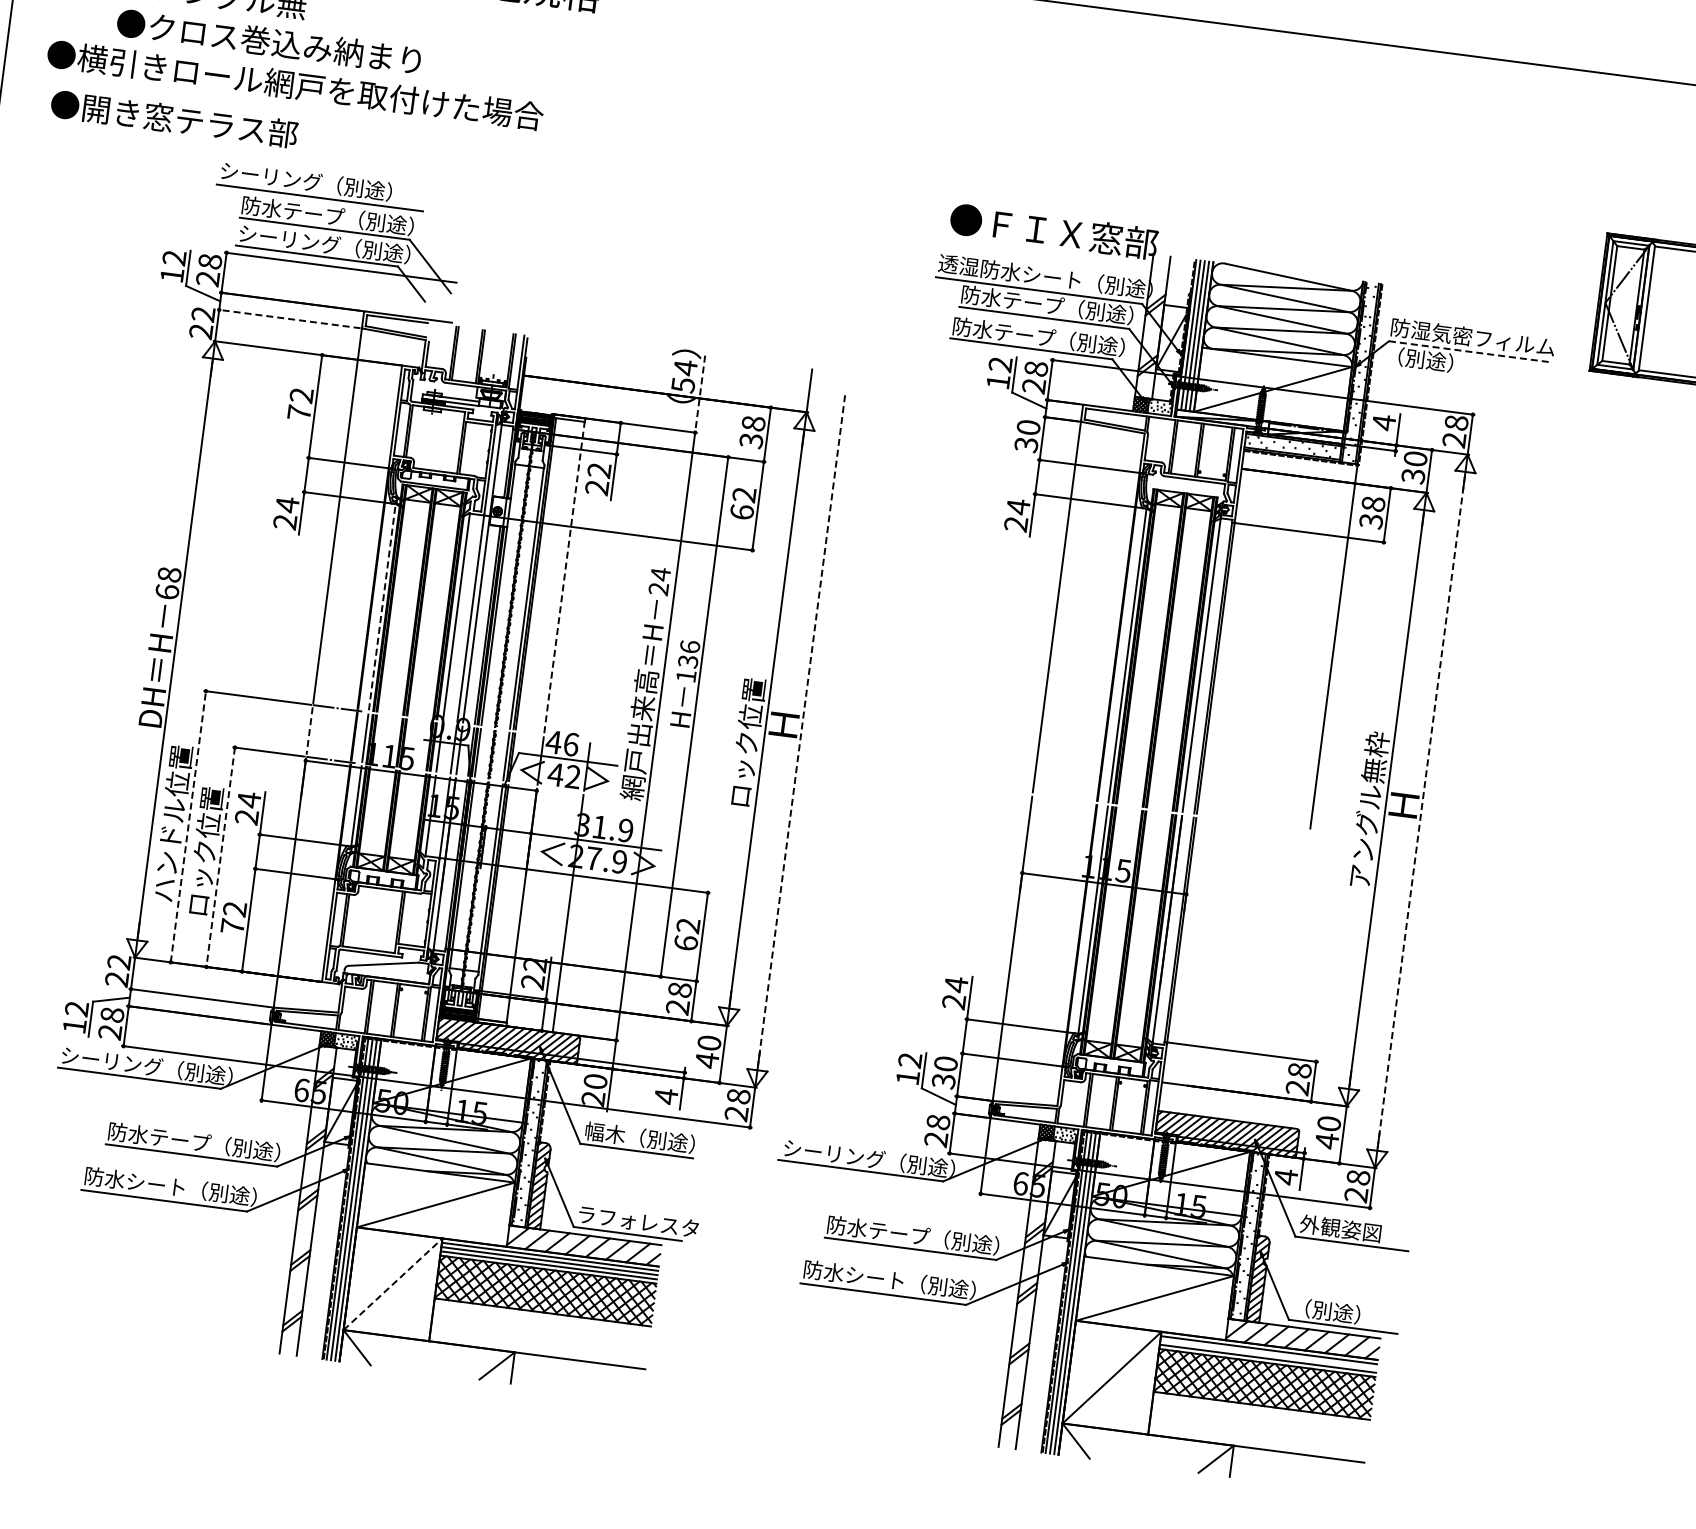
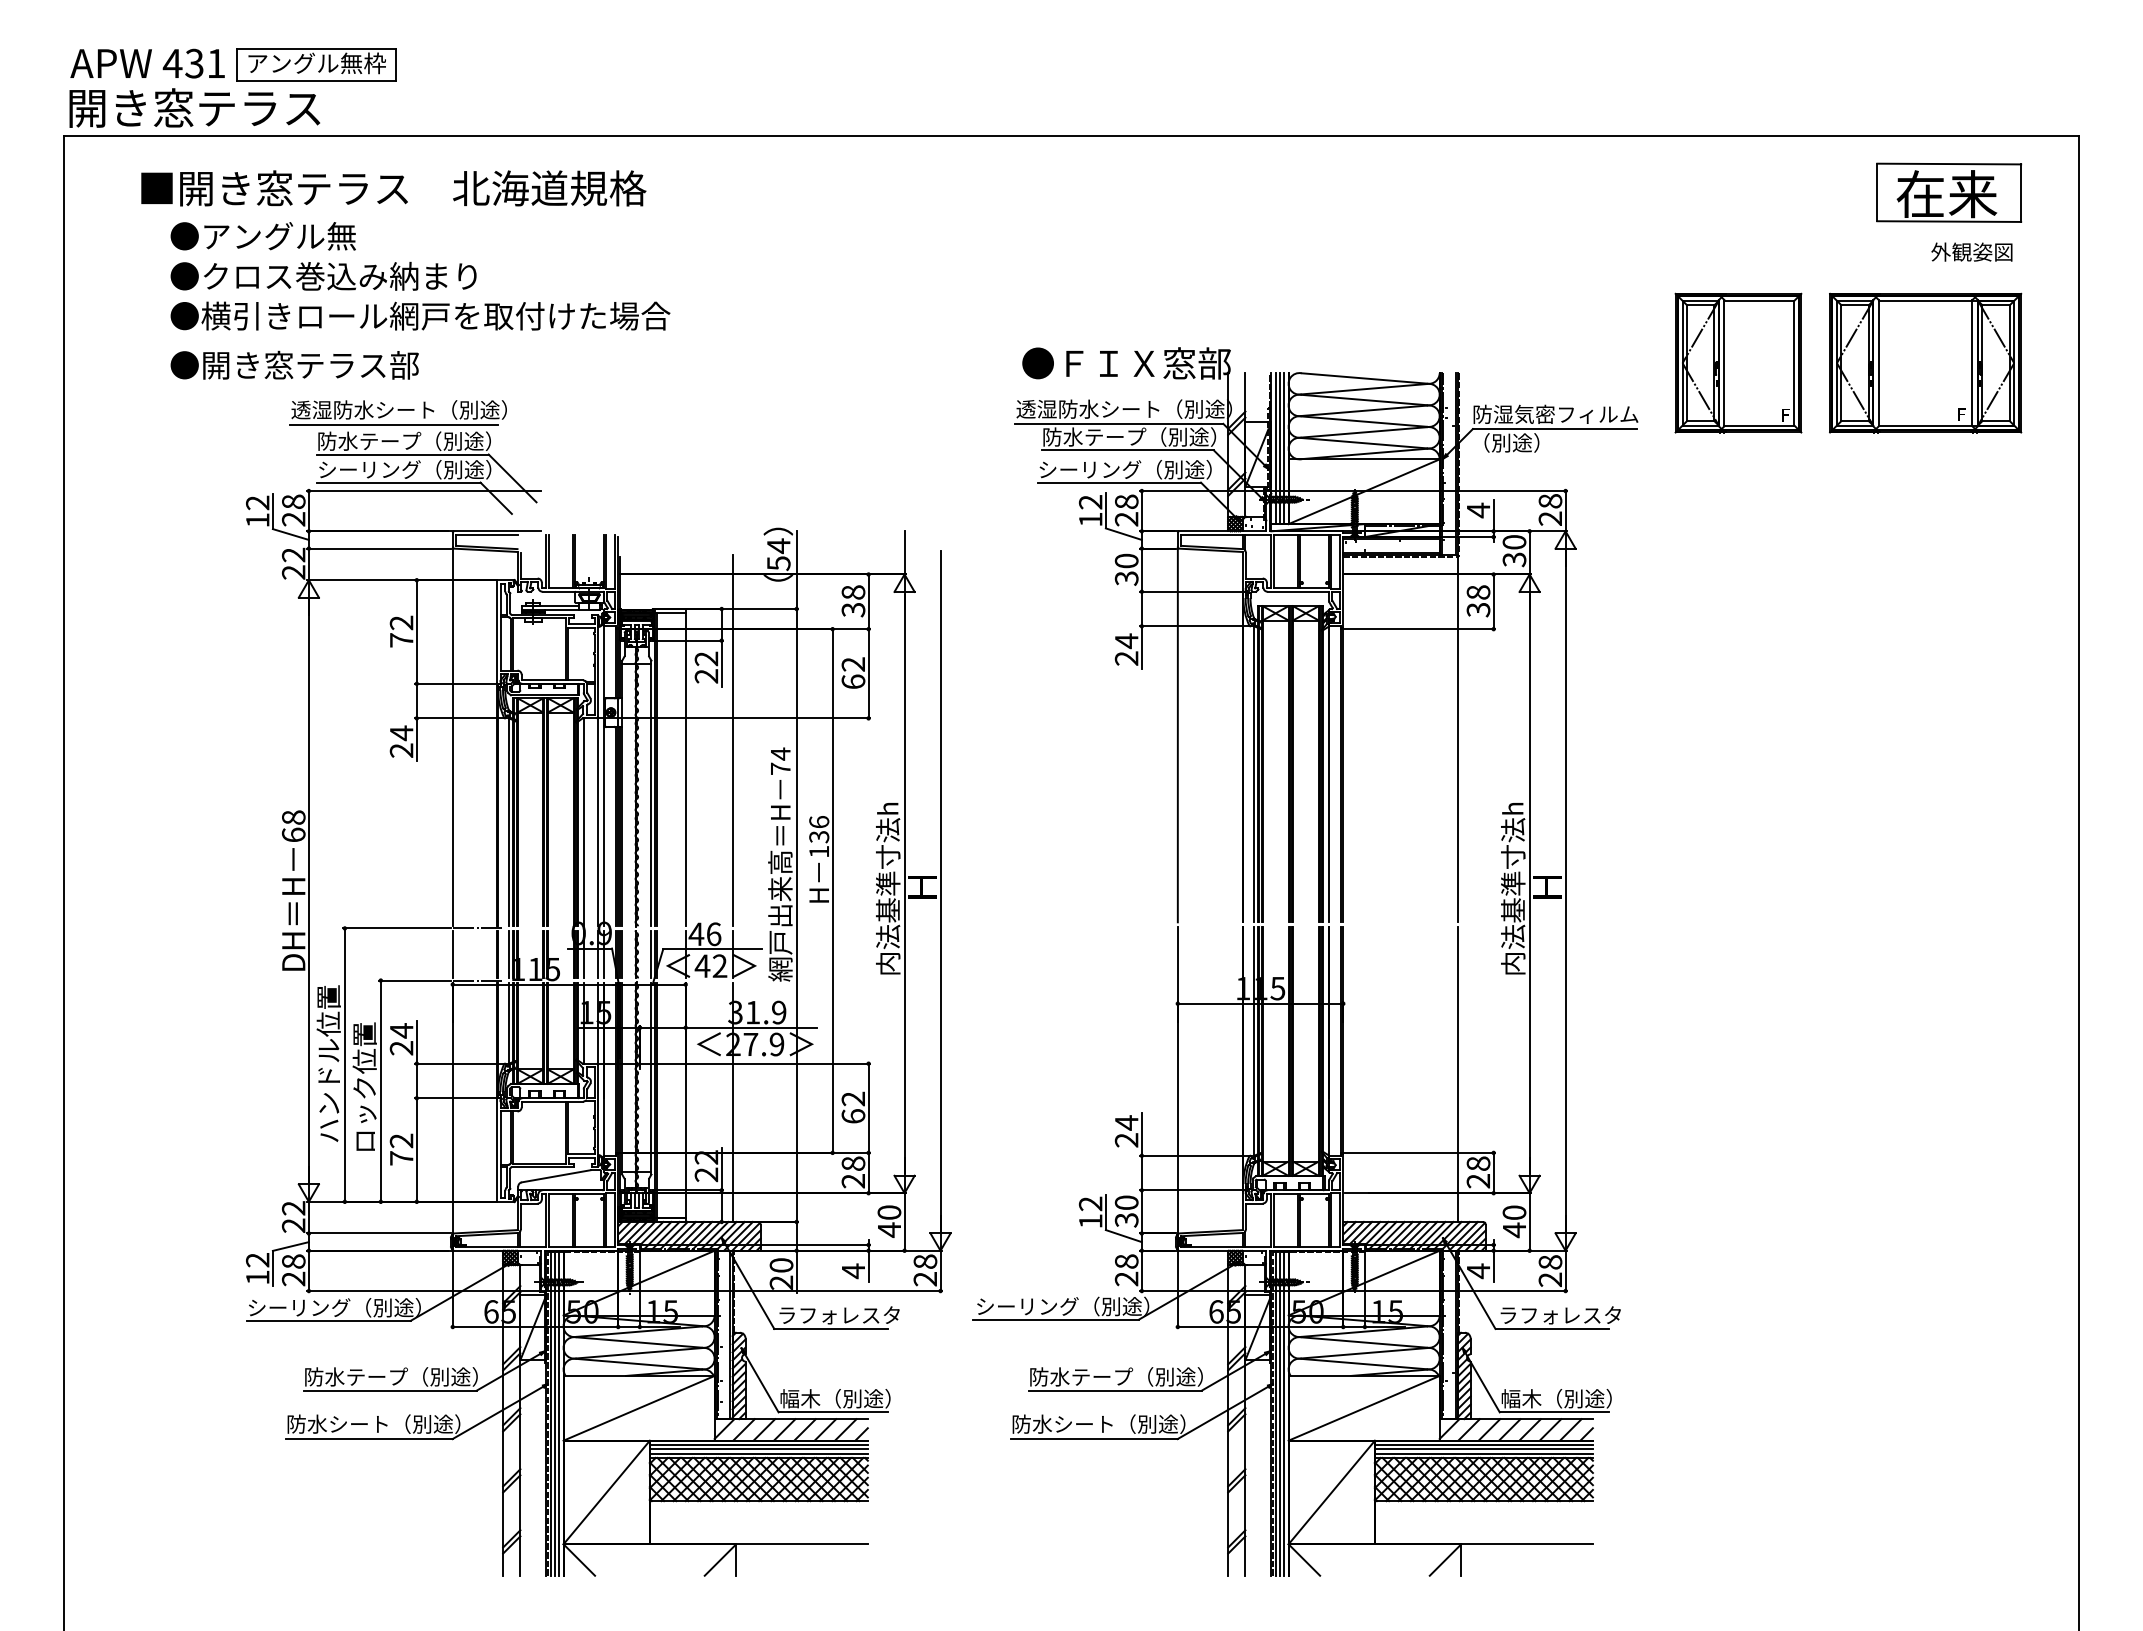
text: (295, 84) -> (420, 315), moved
text: (174, 118) -> (294, 364), moved
text: (326, 183) -> (398, 409), シーリング（別途） -> 透湿防水シート（別途）
line: (289, 318) -> (379, 548), dashed -> solid
text: (1004, 332) -> (1090, 469), 防水テープ（別途） -> シーリング（別途）
line: (1470, 352) -> (1555, 429), dashed -> solid
line: (699, 394) -> (796, 570), dashed -> solid
line: (614, 554) -> (732, 740), added
line: (564, 577) -> (685, 769), dashed -> solid
text: (658, 588) -> (780, 768), 24 -> 74
line: (381, 607) -> (508, 822), dashed -> solid
text: (750, 721) -> (888, 888), ロック位置 -> 内法基準寸法h
line: (309, 730) -> (452, 954), dashed -> solid
line: (801, 731) -> (940, 891), dashed -> solid
text: (1370, 802) -> (1513, 888), アングル無枠 -> 内法基準寸法h
line: (1421, 811) -> (1565, 891), dashed -> solid
line: (187, 827) -> (344, 1065), dashed -> solid
line: (220, 857) -> (380, 1091), dashed -> solid
line: (1290, 978) -> (1457, 1073), added
text: (645, 1138) -> (838, 1315), 幅木（別途） -> ラフォレスタ
text: (637, 1221) -> (841, 1398), ラフォレスタ -> 幅木（別途）
text: (1360, 1230) -> (1559, 1314), 外観姿図 -> ラフォレスタ
line: (393, 1284) -> (607, 1492), dashed -> solid
text: (1346, 1313) -> (1556, 1398), （別途） -> 幅木（別途）
line: (1268, 1354) -> (1483, 1449), added

